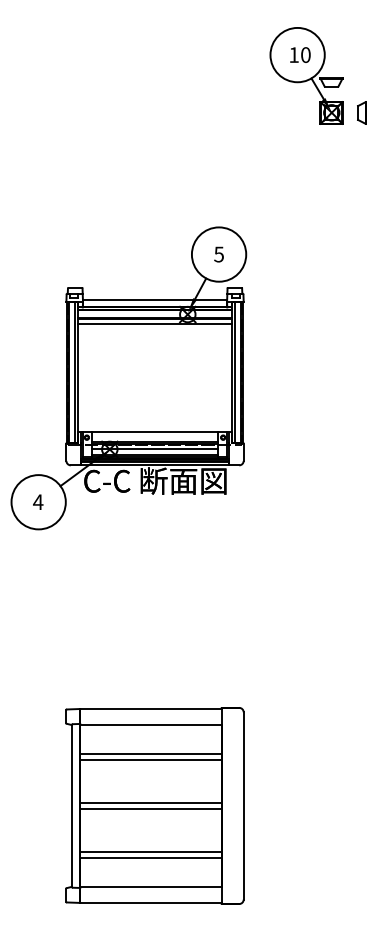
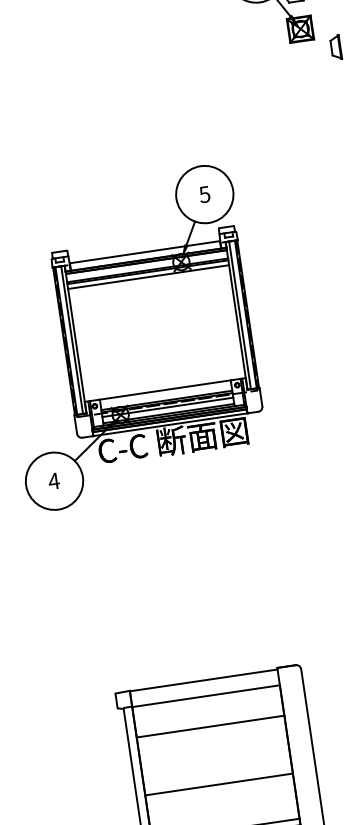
part: (361, 112) -> (335, 47), moved
line: (150, 759) -> (211, 732), removed
line: (150, 802) -> (217, 777), removed

